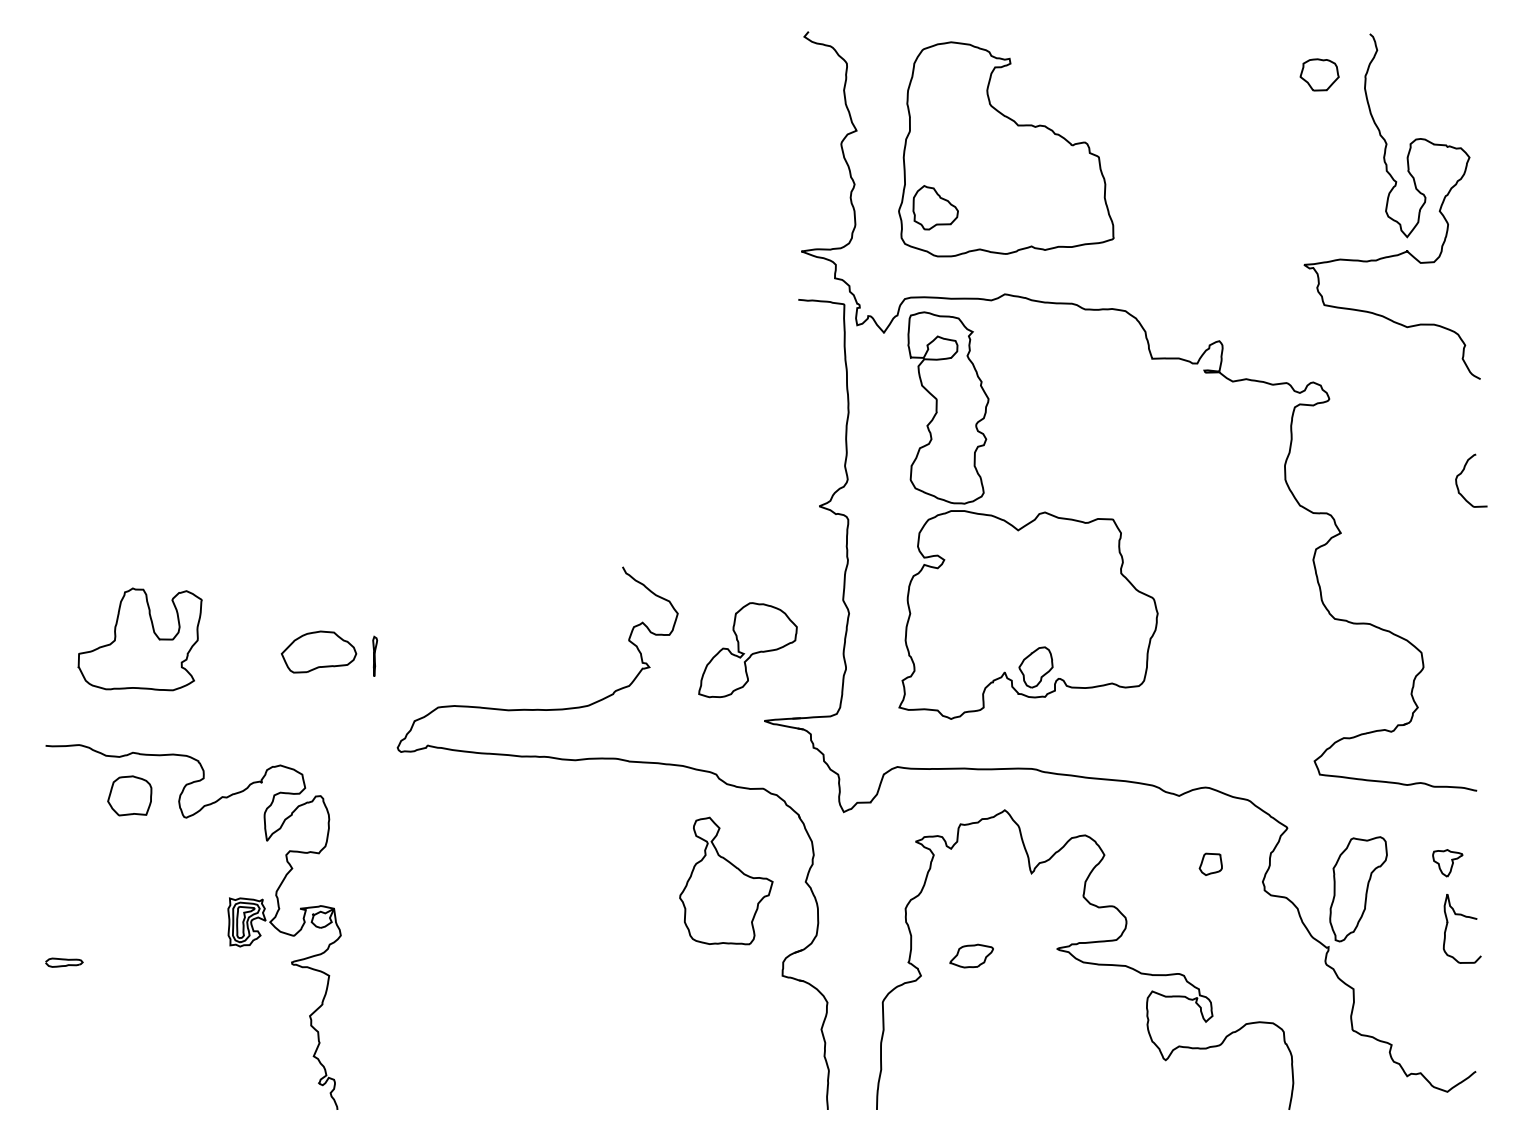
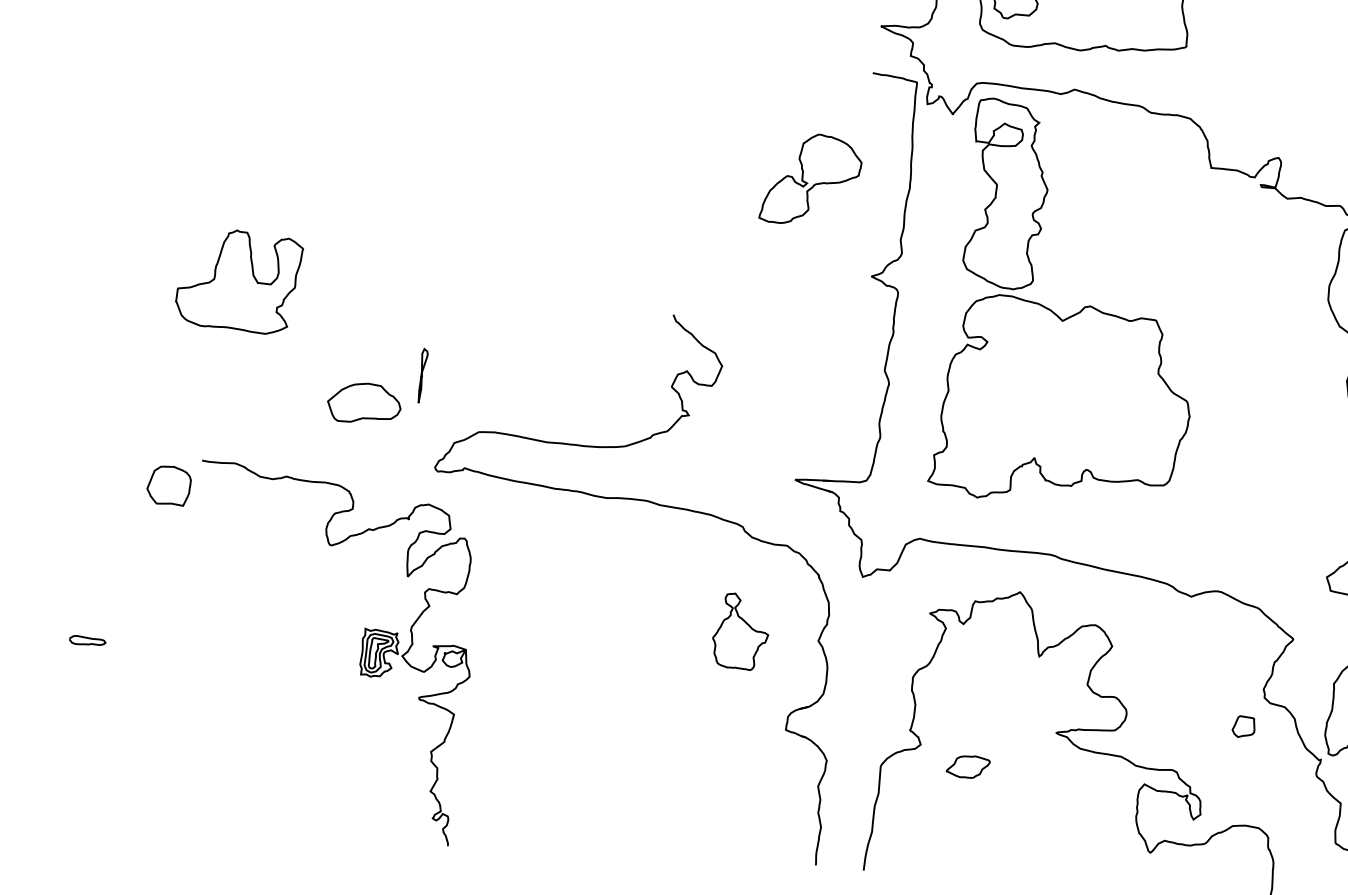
part: (139, 639) -> (238, 280), moved
part: (747, 650) -> (811, 180), moved
part: (318, 651) -> (364, 402), moved
part: (375, 655) -> (423, 374), size x1.4
part: (1035, 667) -> (1064, 456), removed
part: (1210, 863) -> (1243, 726), moved
part: (726, 880) -> (741, 631), size x0.6
part: (227, 931) -> (359, 660), moved
part: (971, 955) -> (968, 766), moved

